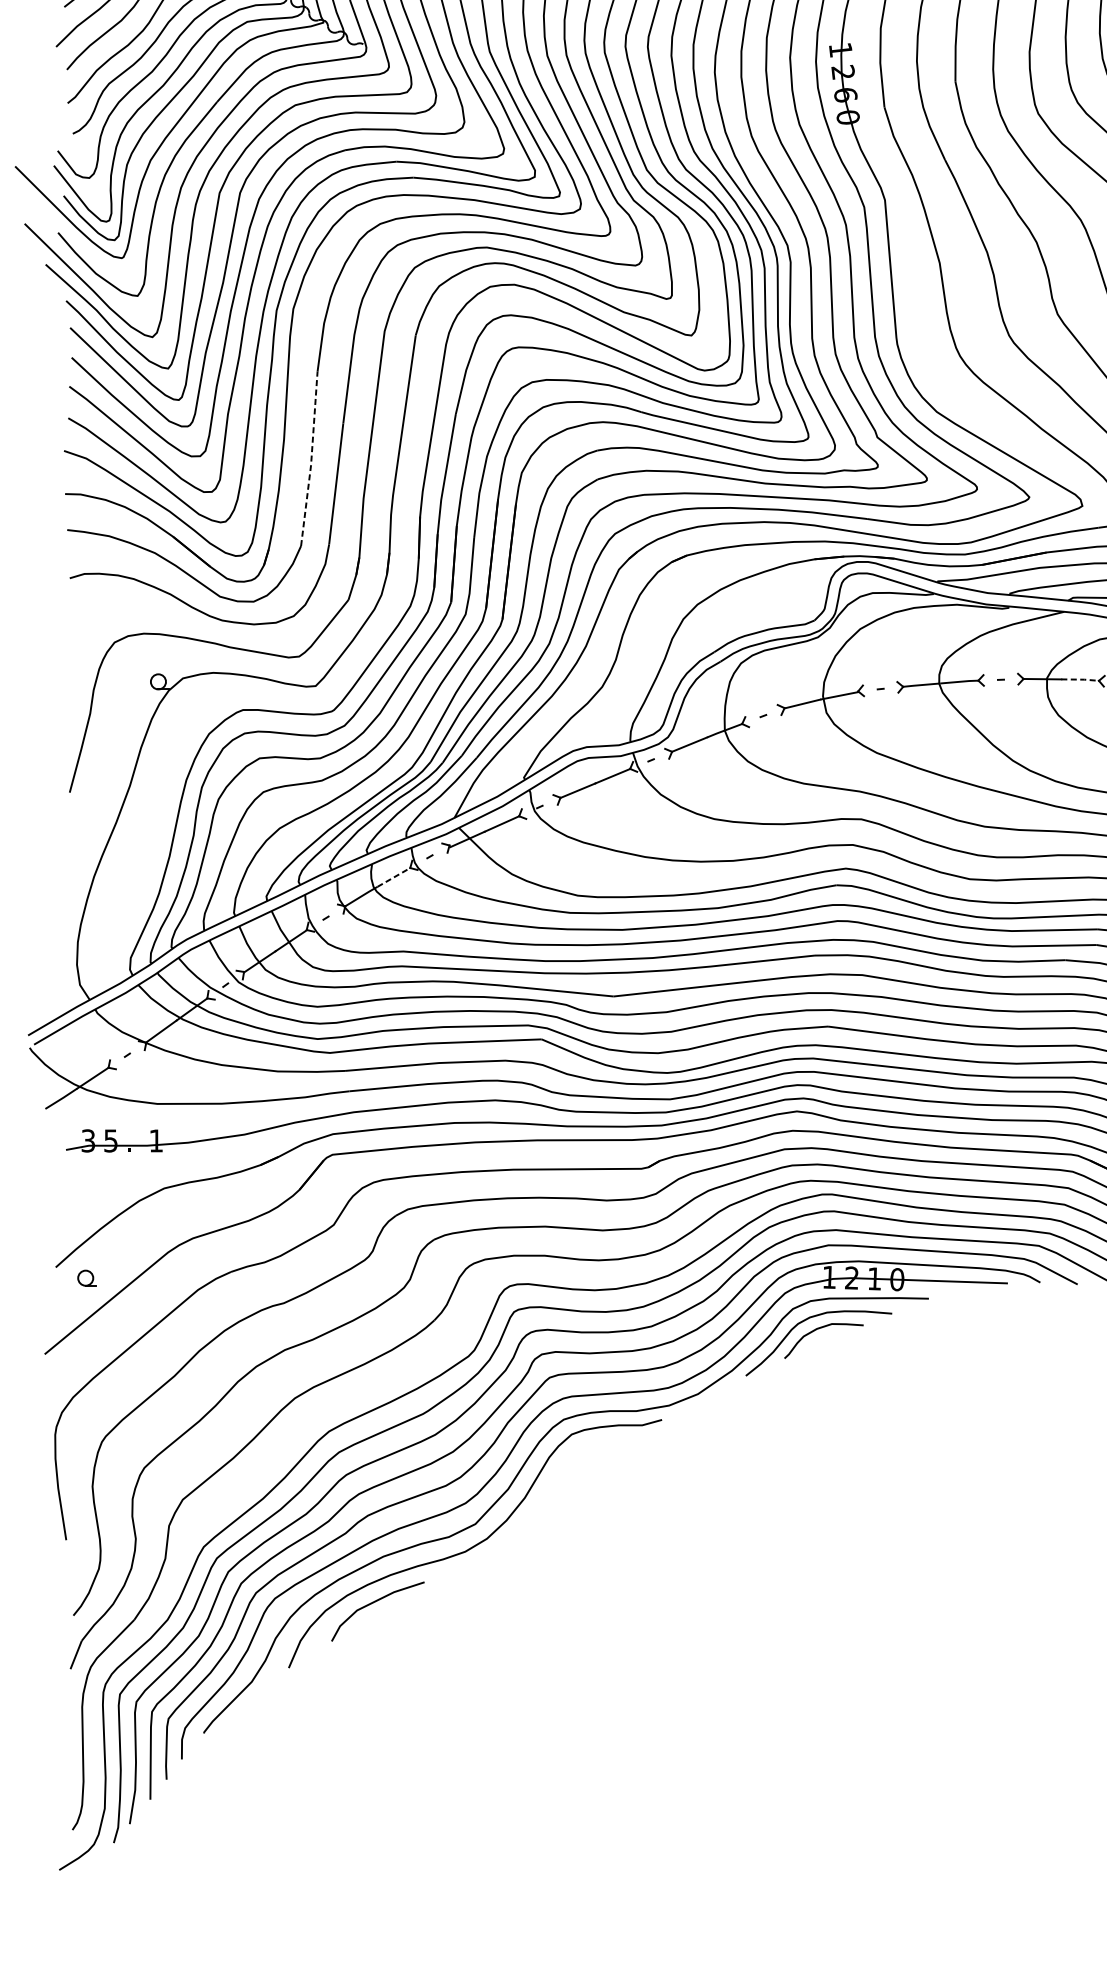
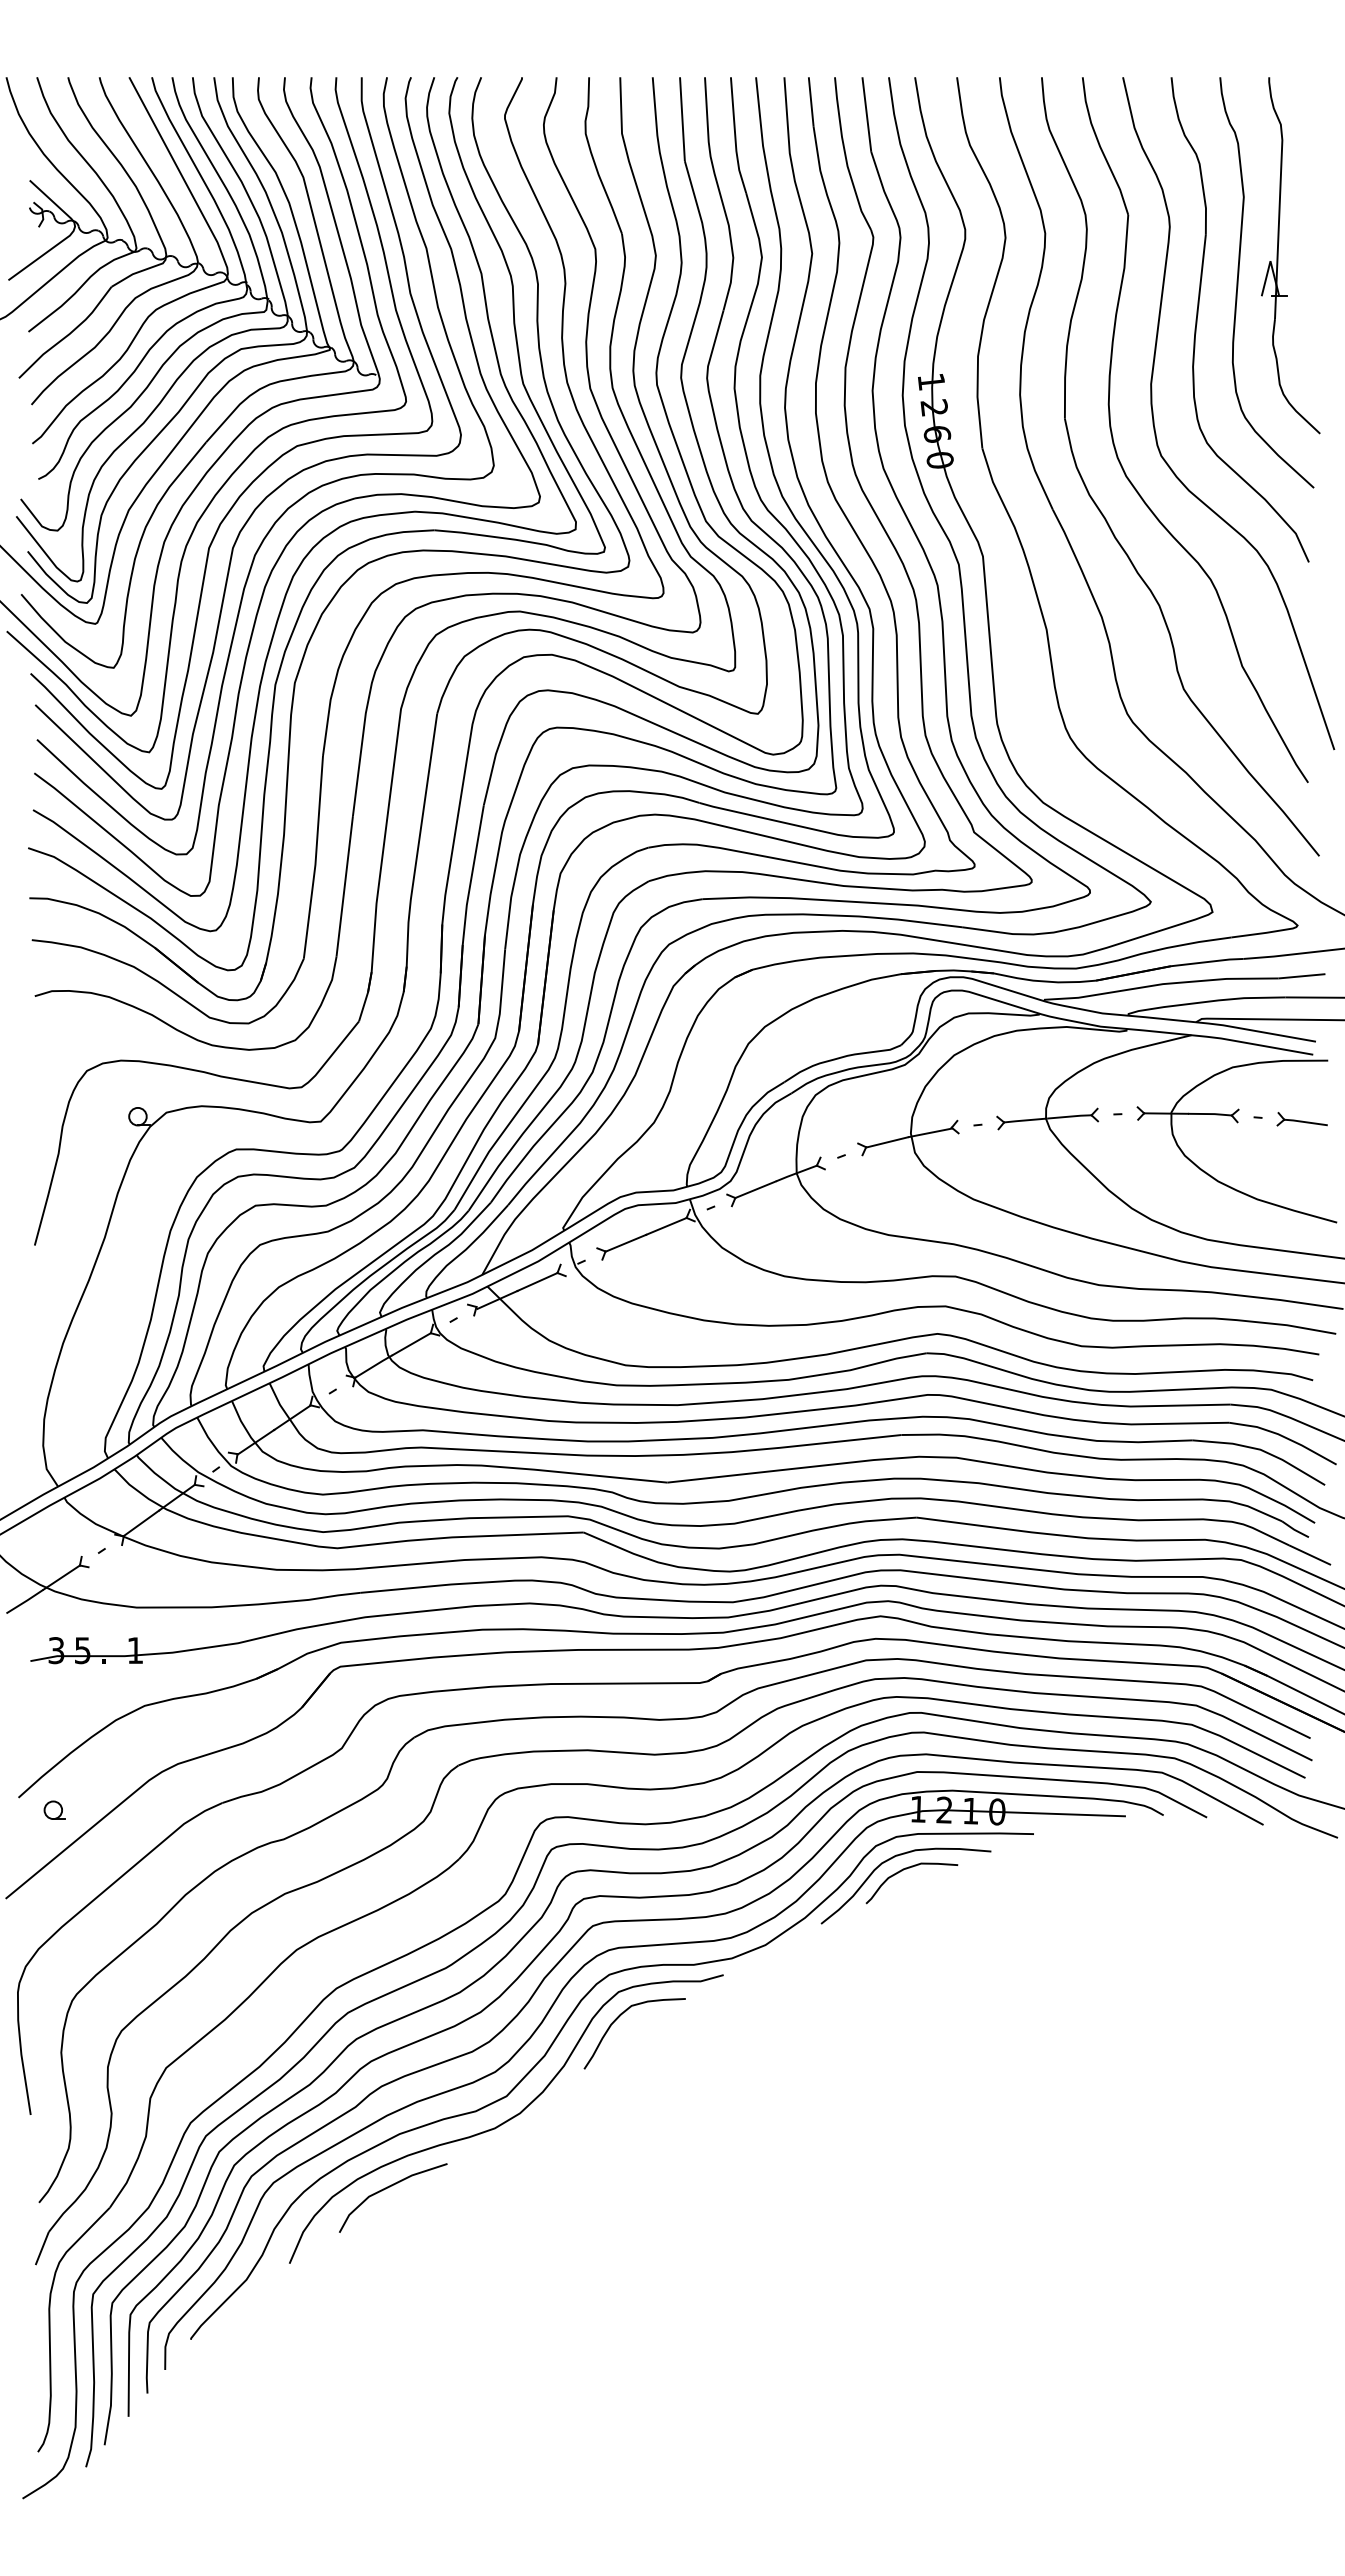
line: (311, 459) -> (315, 857), dashed -> solid
line: (1080, 679) -> (1210, 1114), dashed -> solid
line: (393, 877) -> (411, 1344), dashed -> solid
curve: (572, 1456) -> (619, 2017), added

